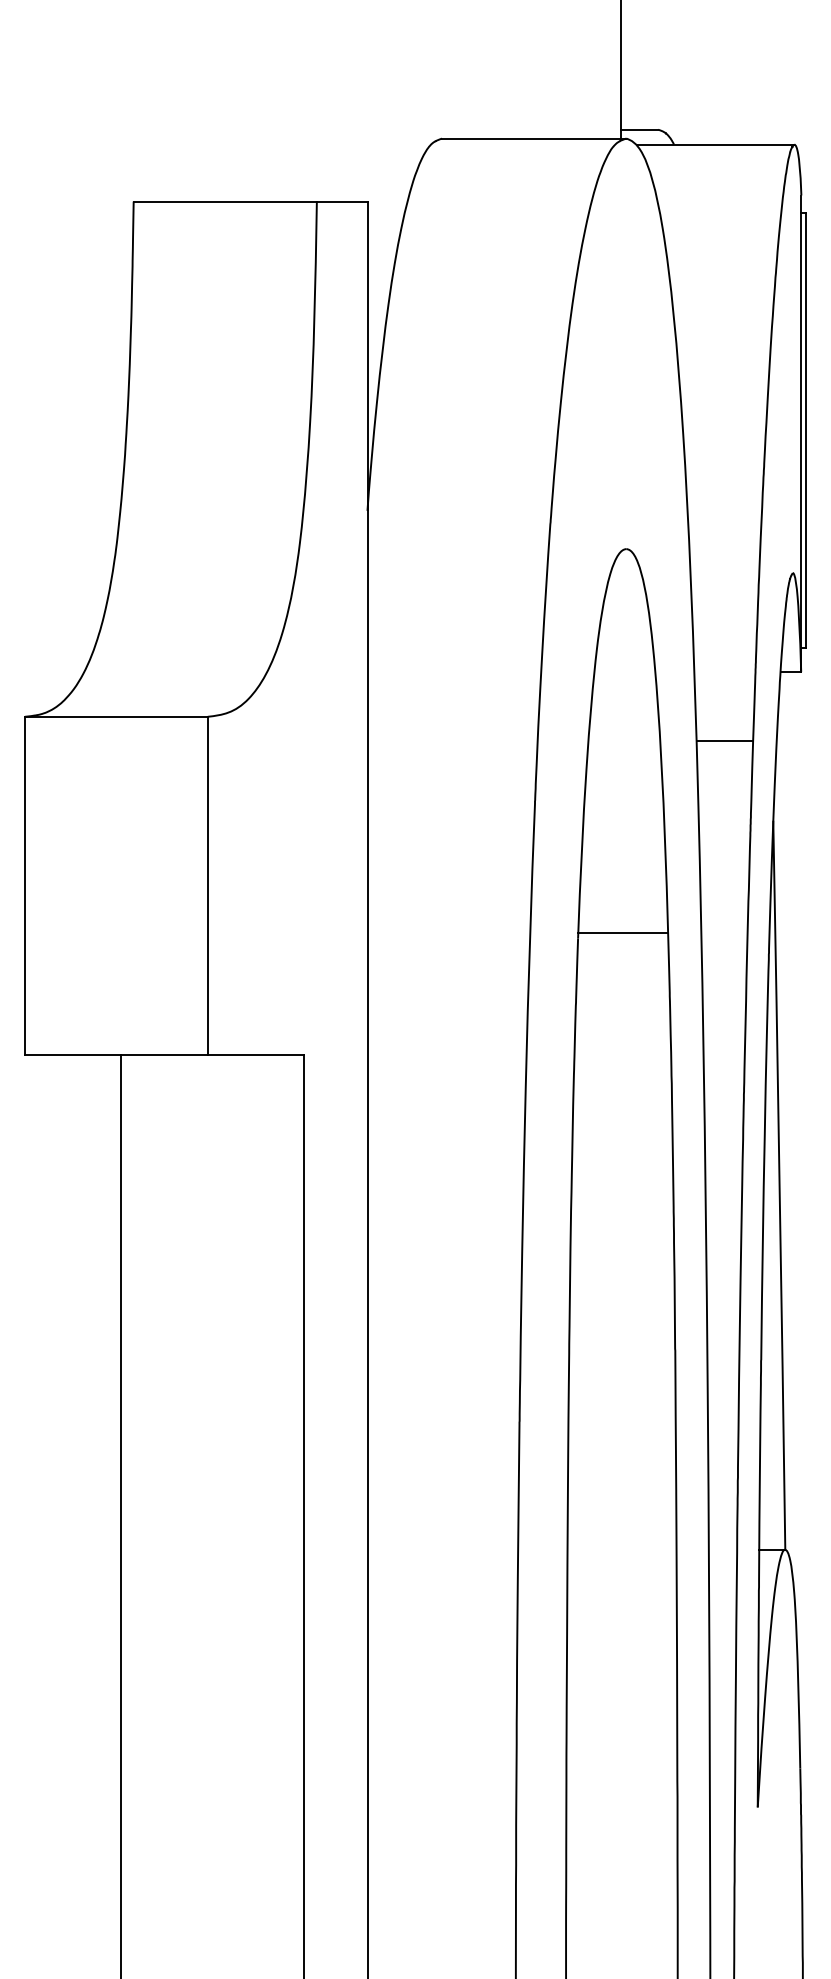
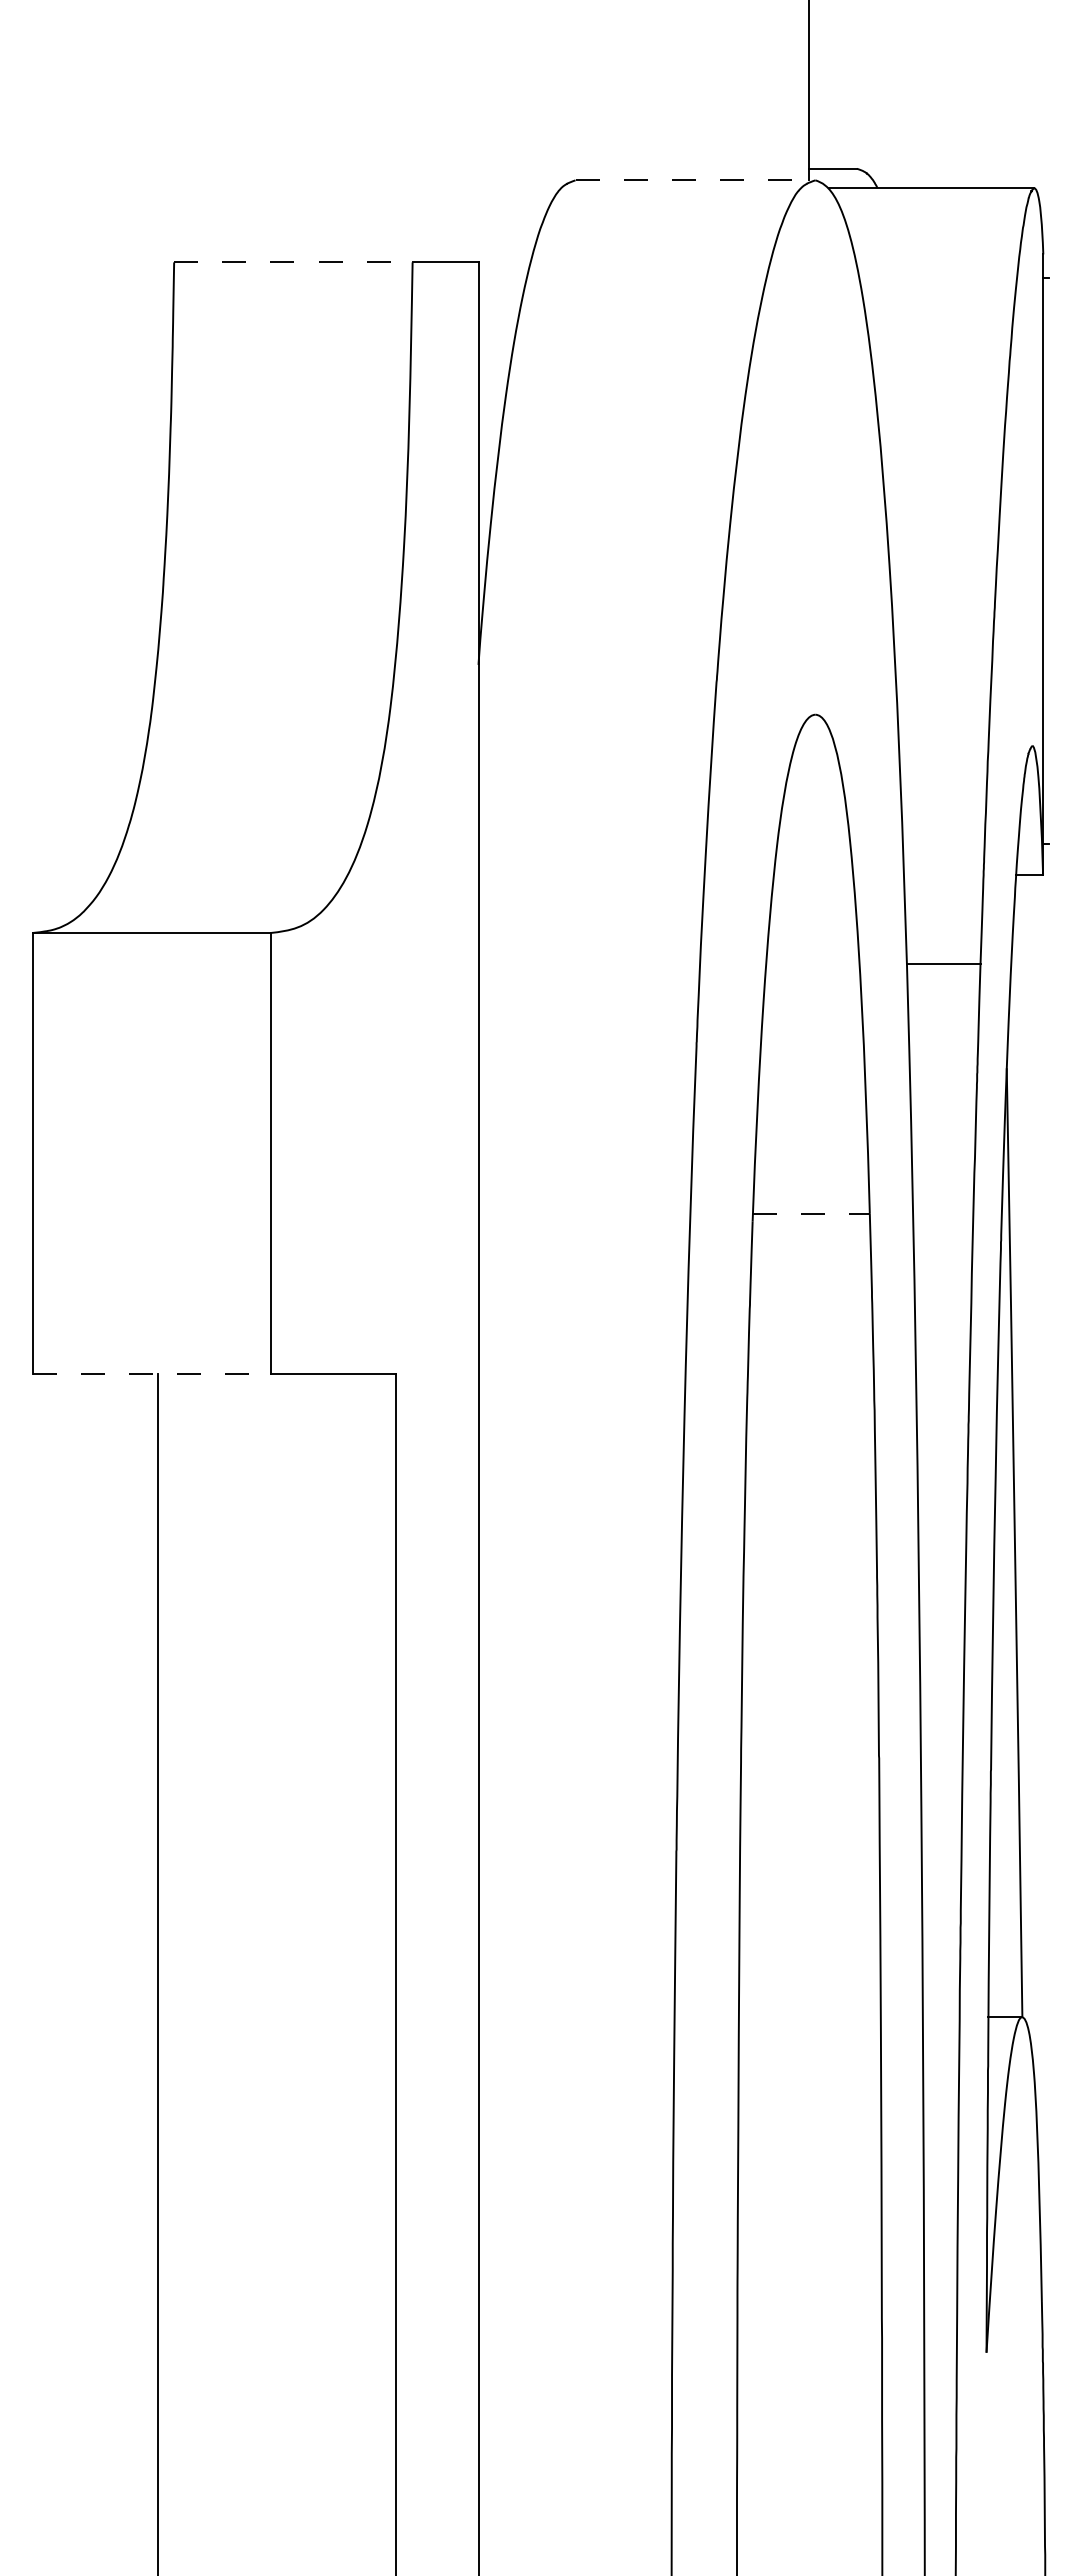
line: (534, 138) -> (695, 180), solid -> dashed
line: (225, 201) -> (293, 262), solid -> dashed
line: (806, 430) -> (1049, 560), removed
line: (623, 932) -> (811, 1213), solid -> dashed
line: (116, 1055) -> (151, 1373), solid -> dashed

